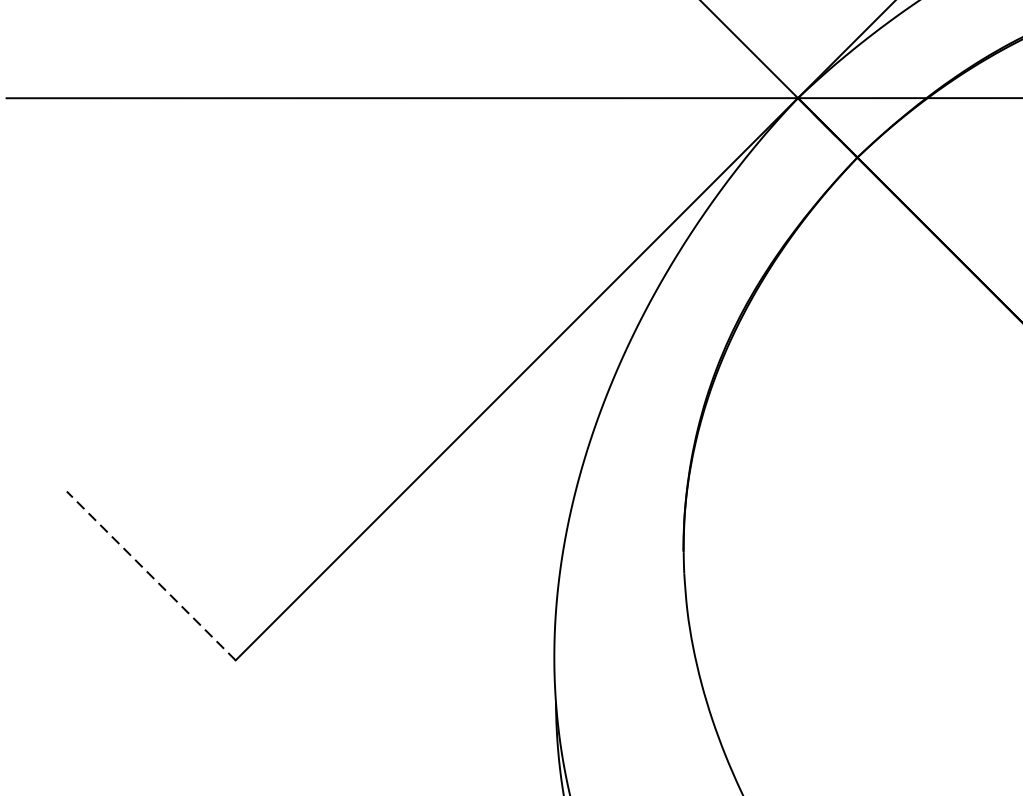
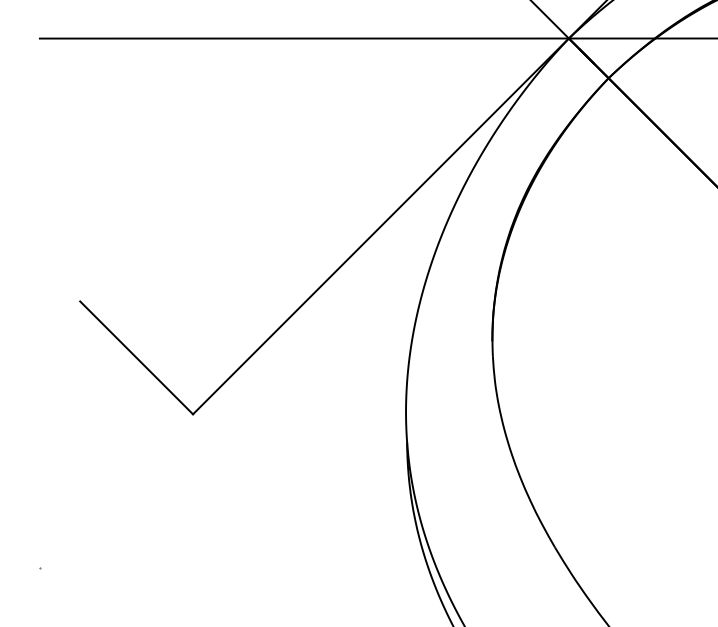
line: (151, 575) -> (136, 357), dashed -> solid

